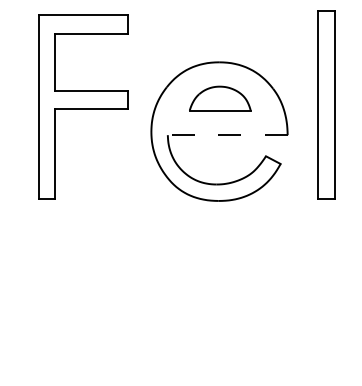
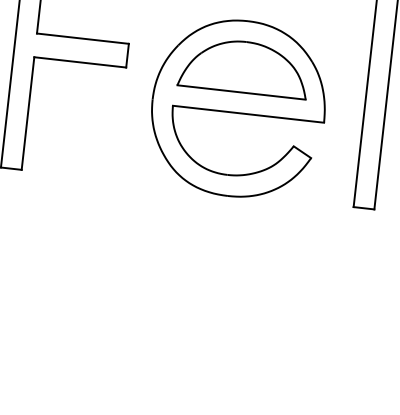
part: (219, 98) -> (243, 66), size x1.67
line: (227, 135) -> (248, 114), dashed -> solid

